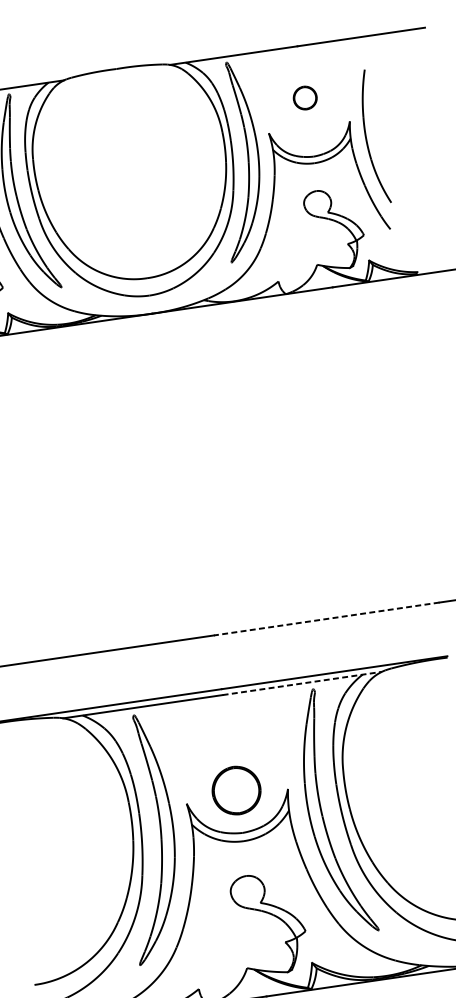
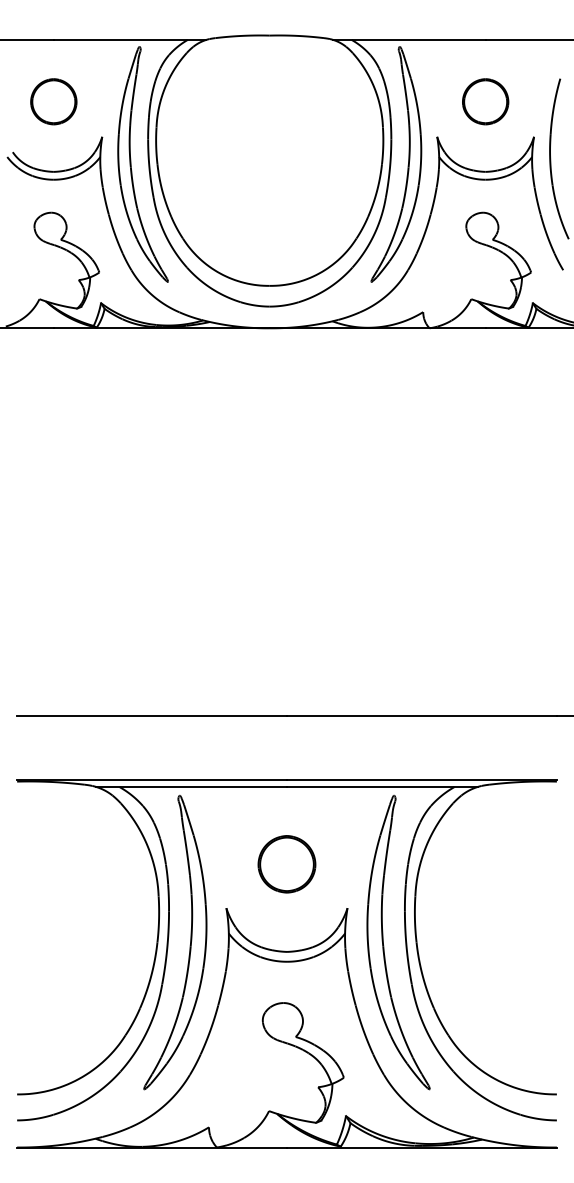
part: (304, 97) -> (485, 101), size x1.67
line: (326, 618) -> (421, 715), dashed -> solid
line: (302, 683) -> (382, 787), dashed -> solid
part: (236, 790) -> (286, 864), moved

